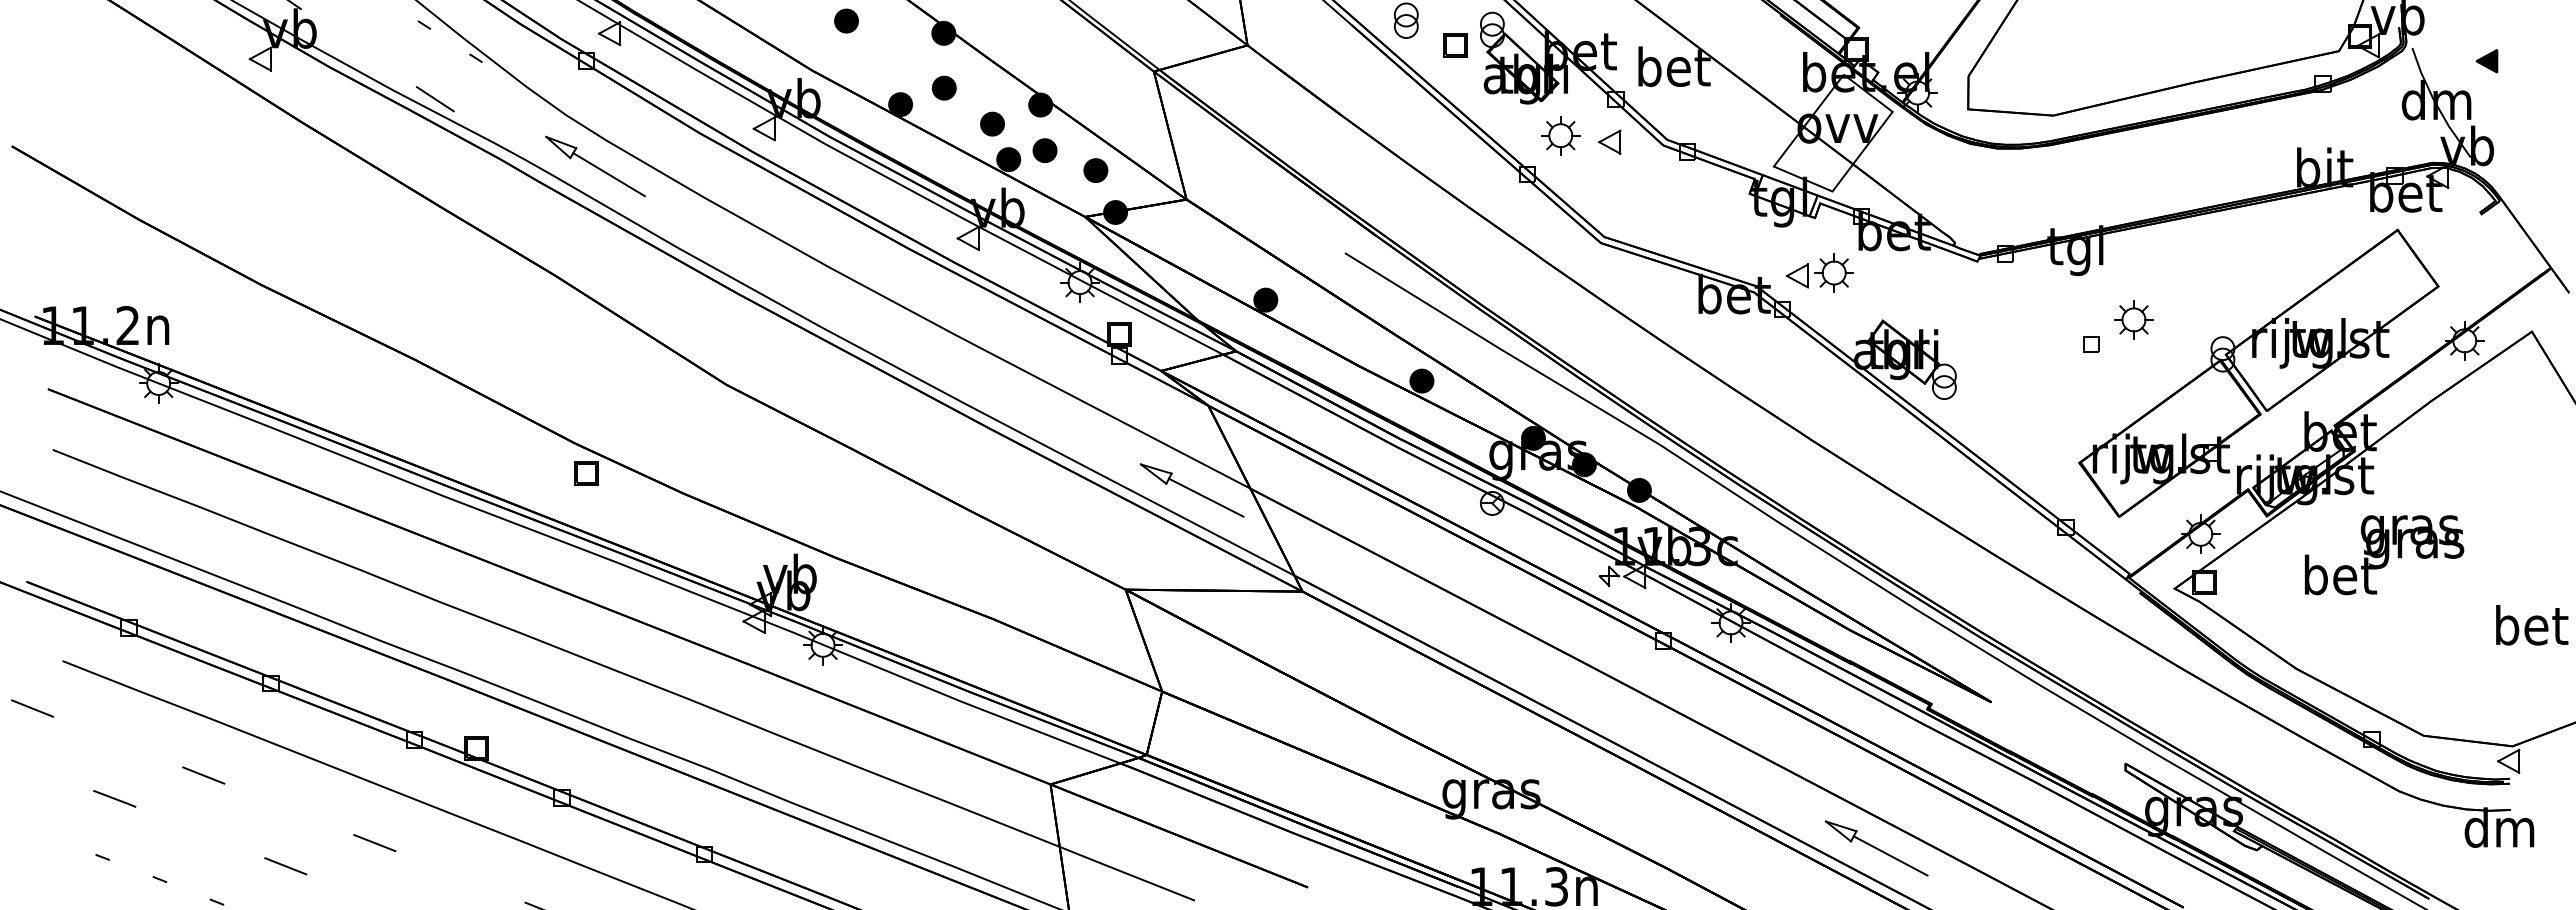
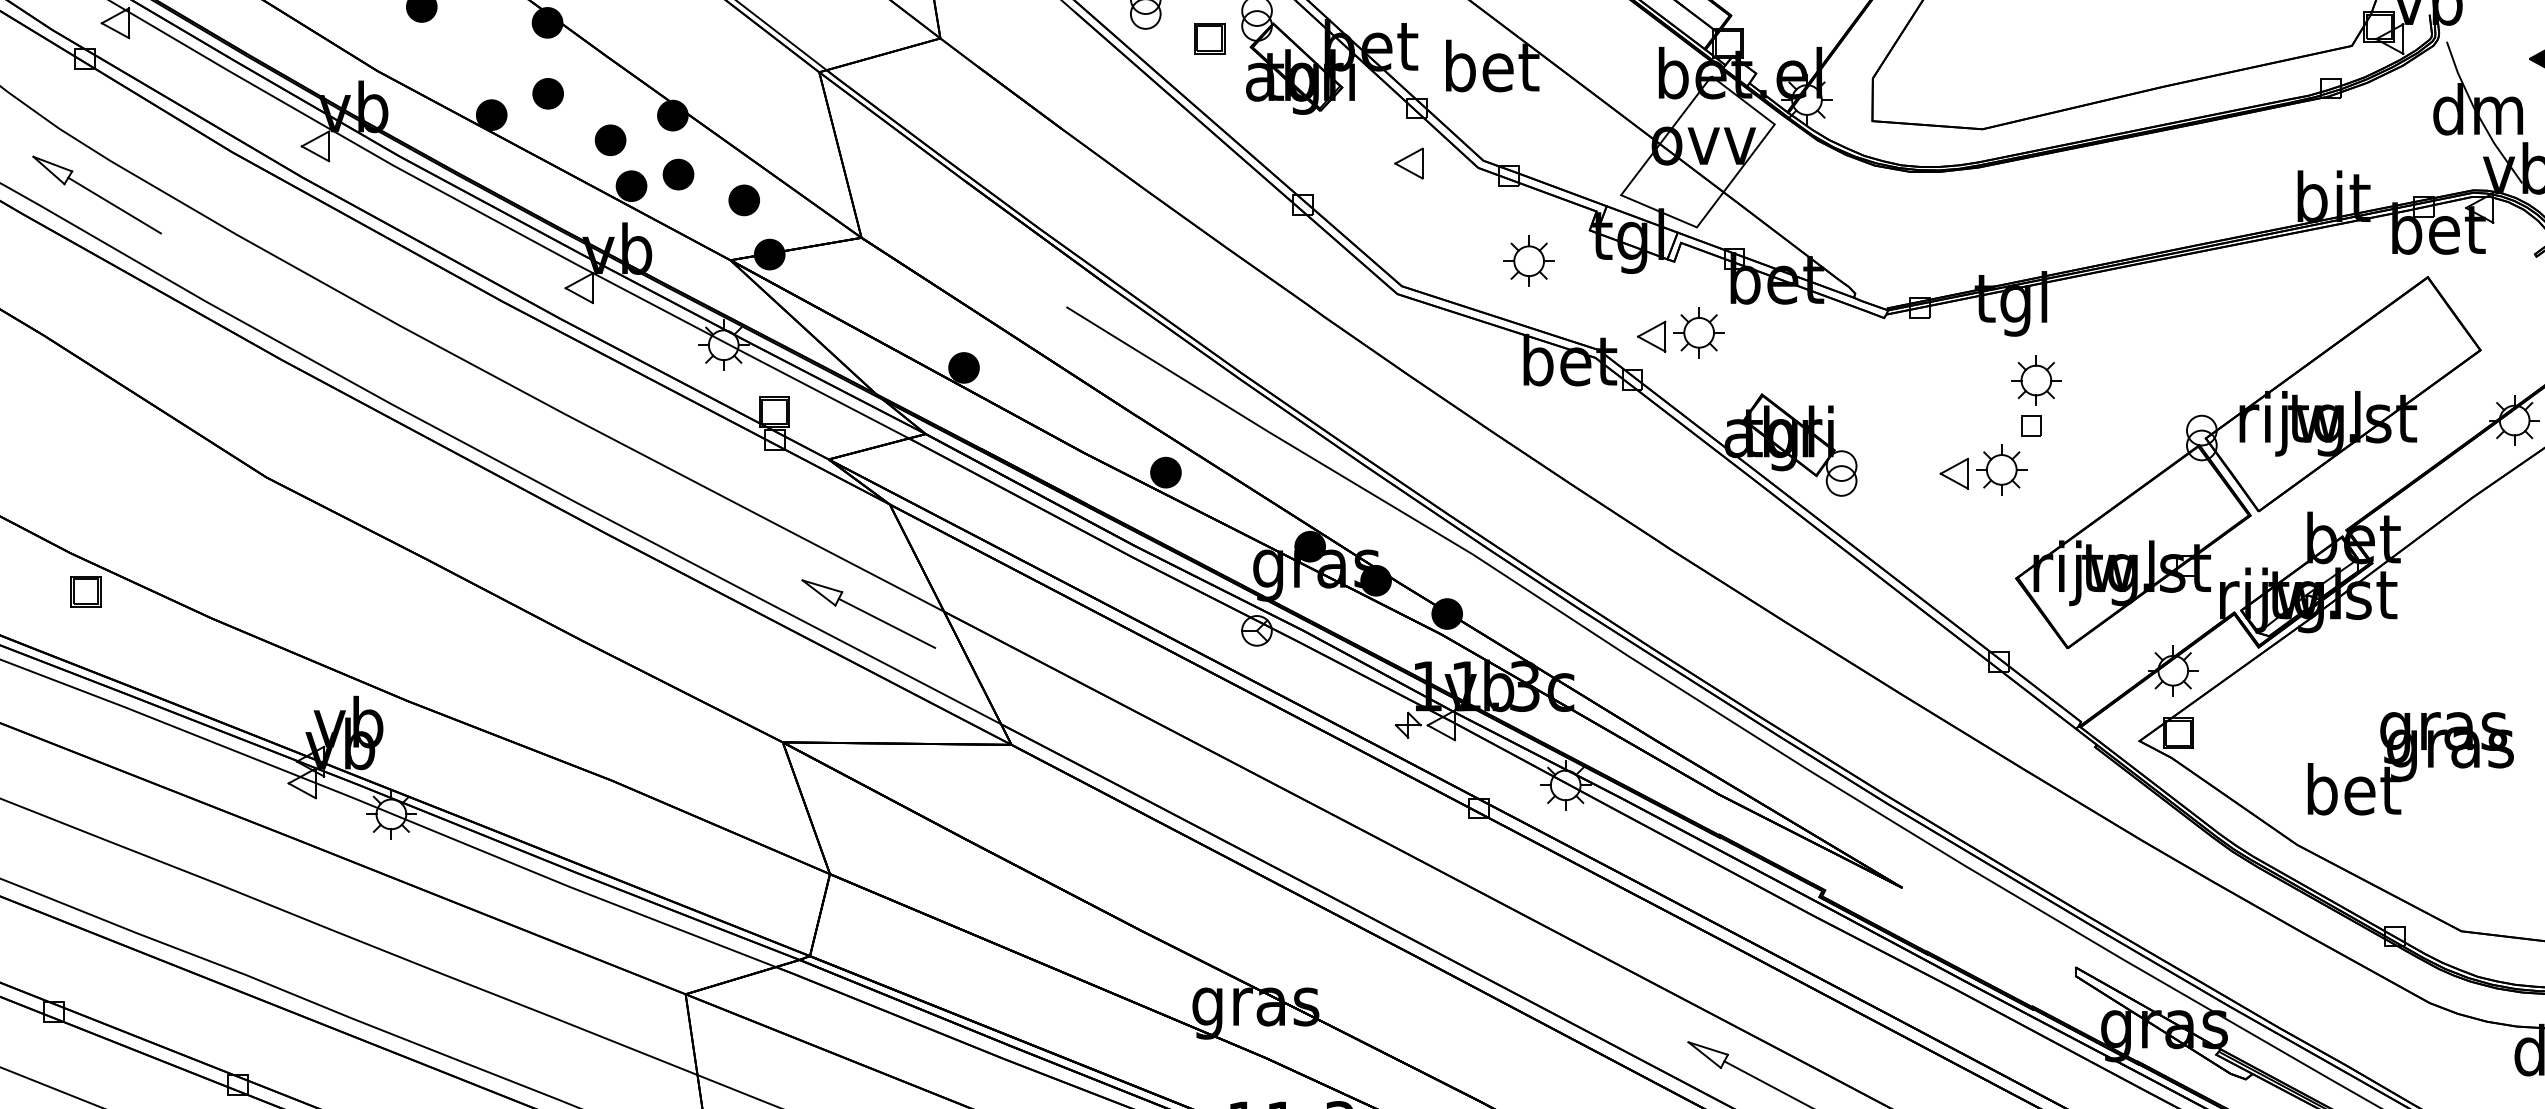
part: (1560, 135) -> (1528, 261), moved
part: (2133, 319) -> (2035, 380), moved
part: (2053, 378) -> (1982, 469), added
text: (2384, 555) -> (2410, 764), moved

